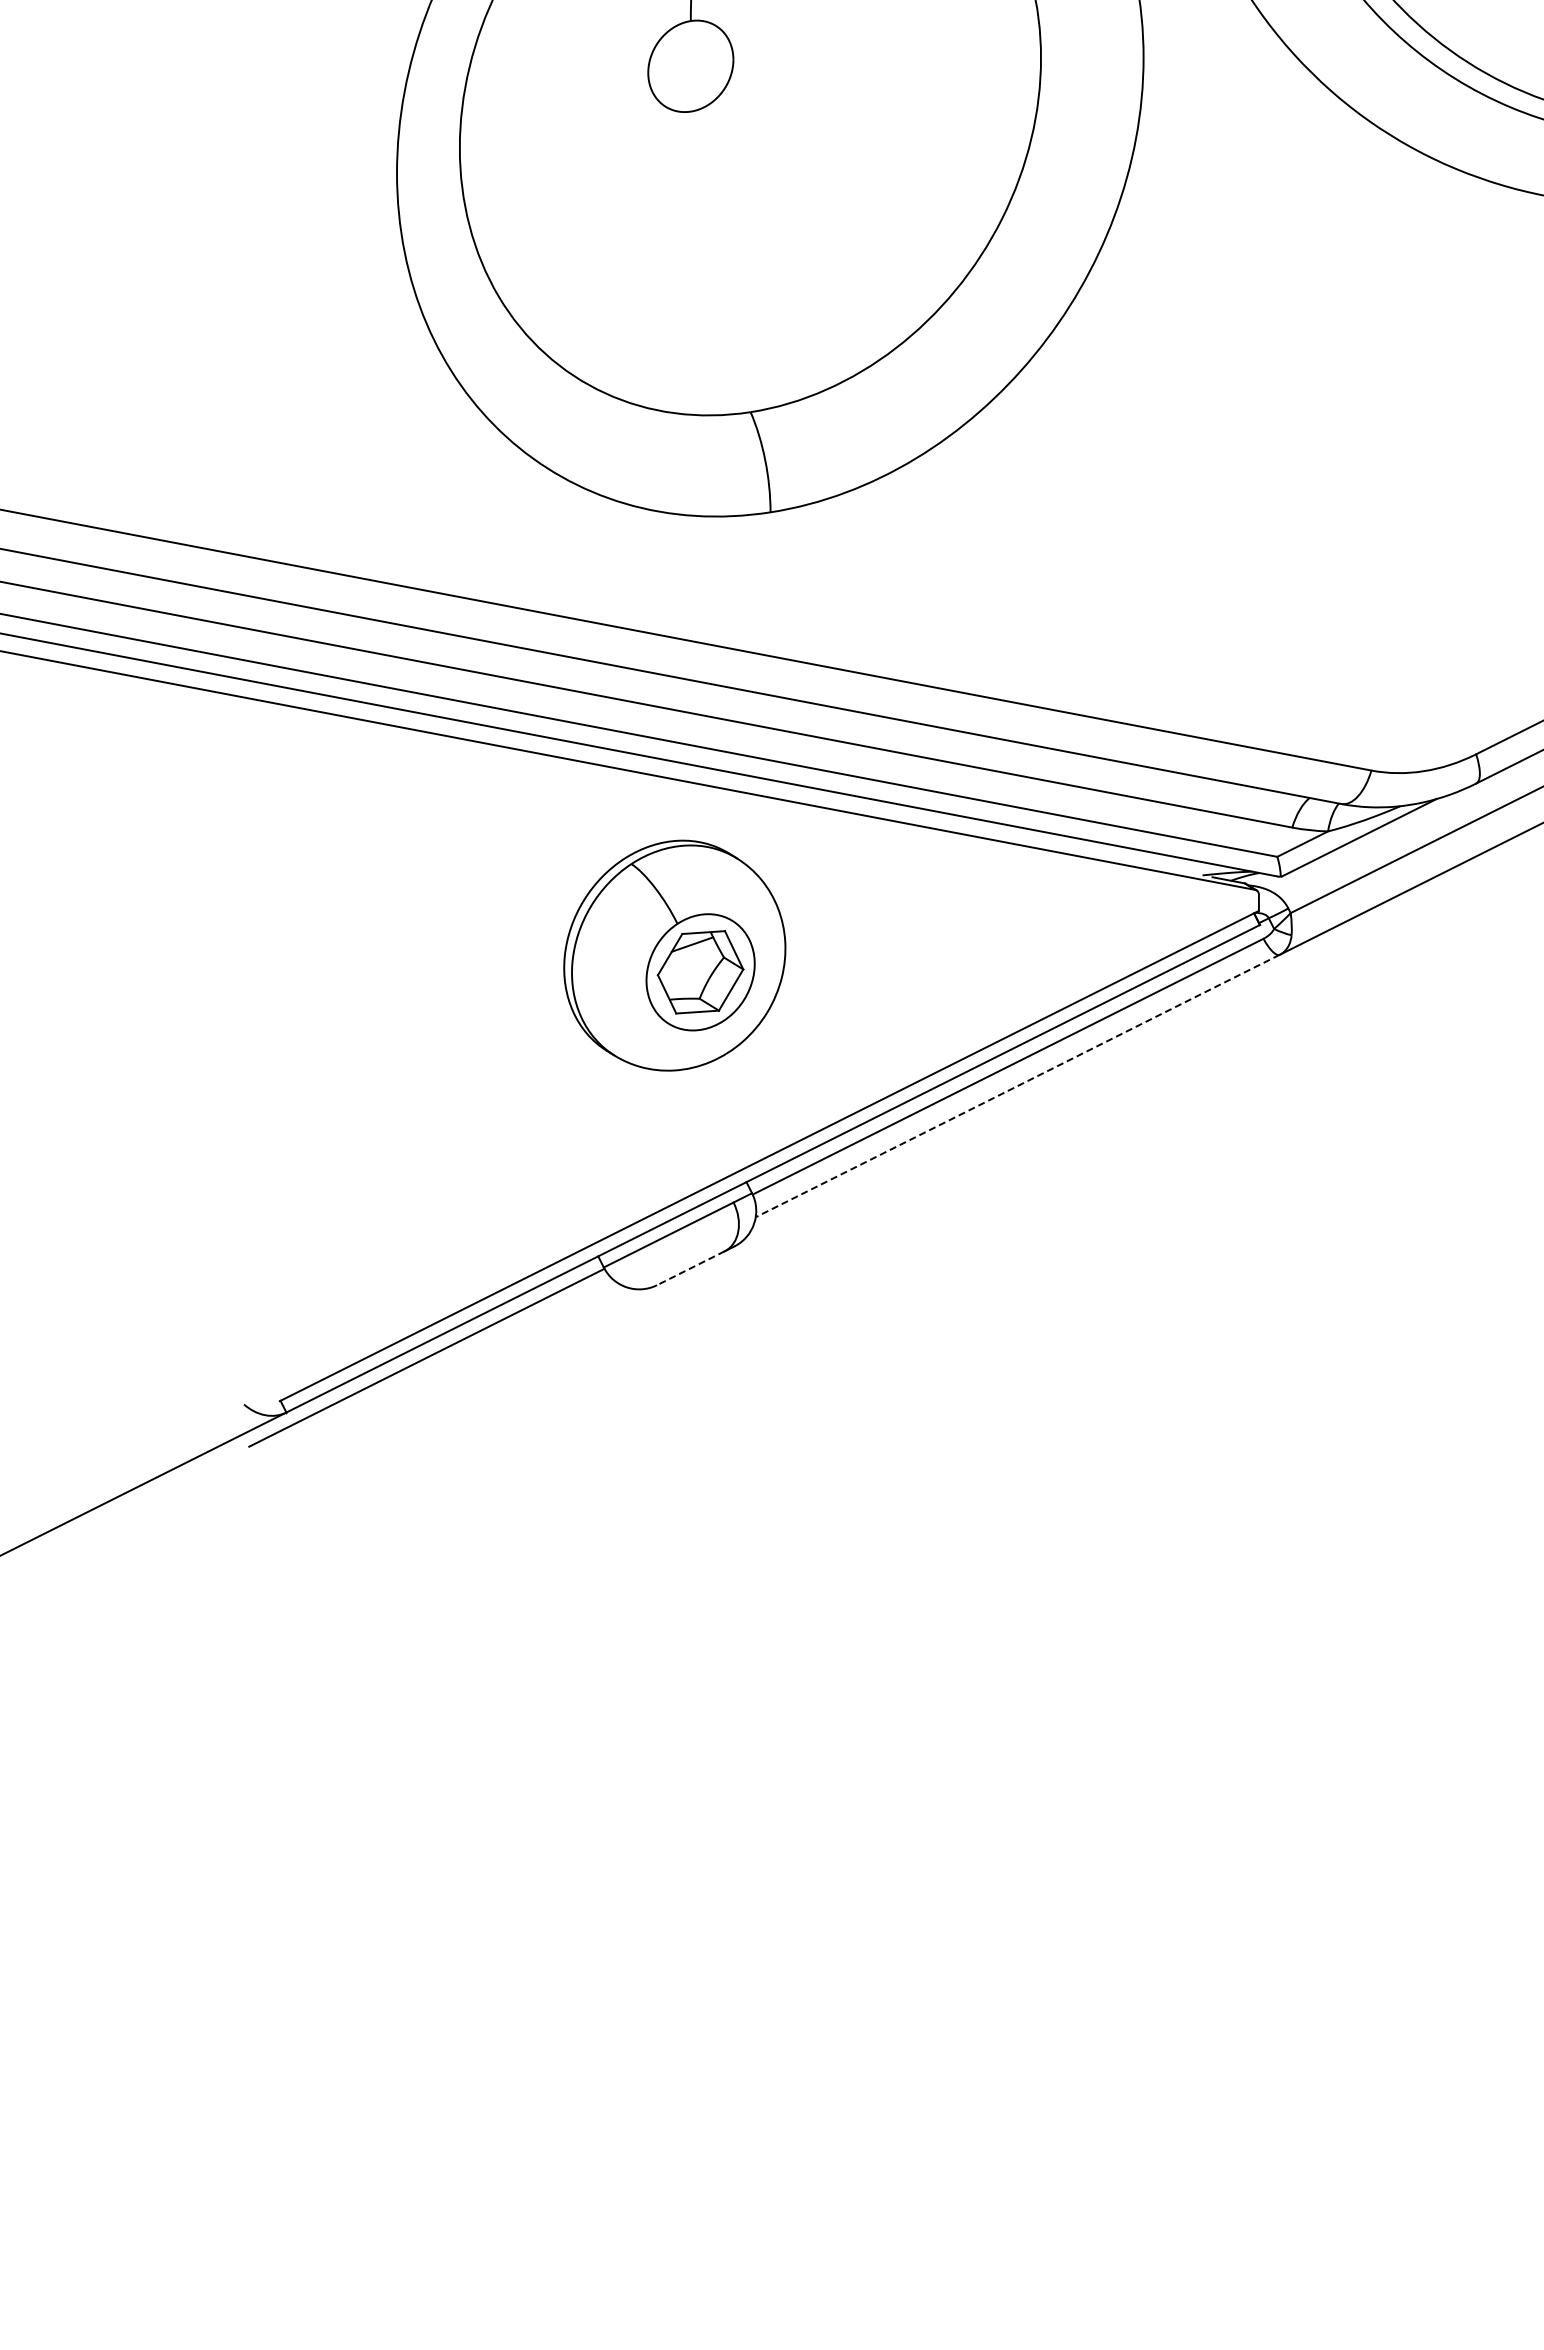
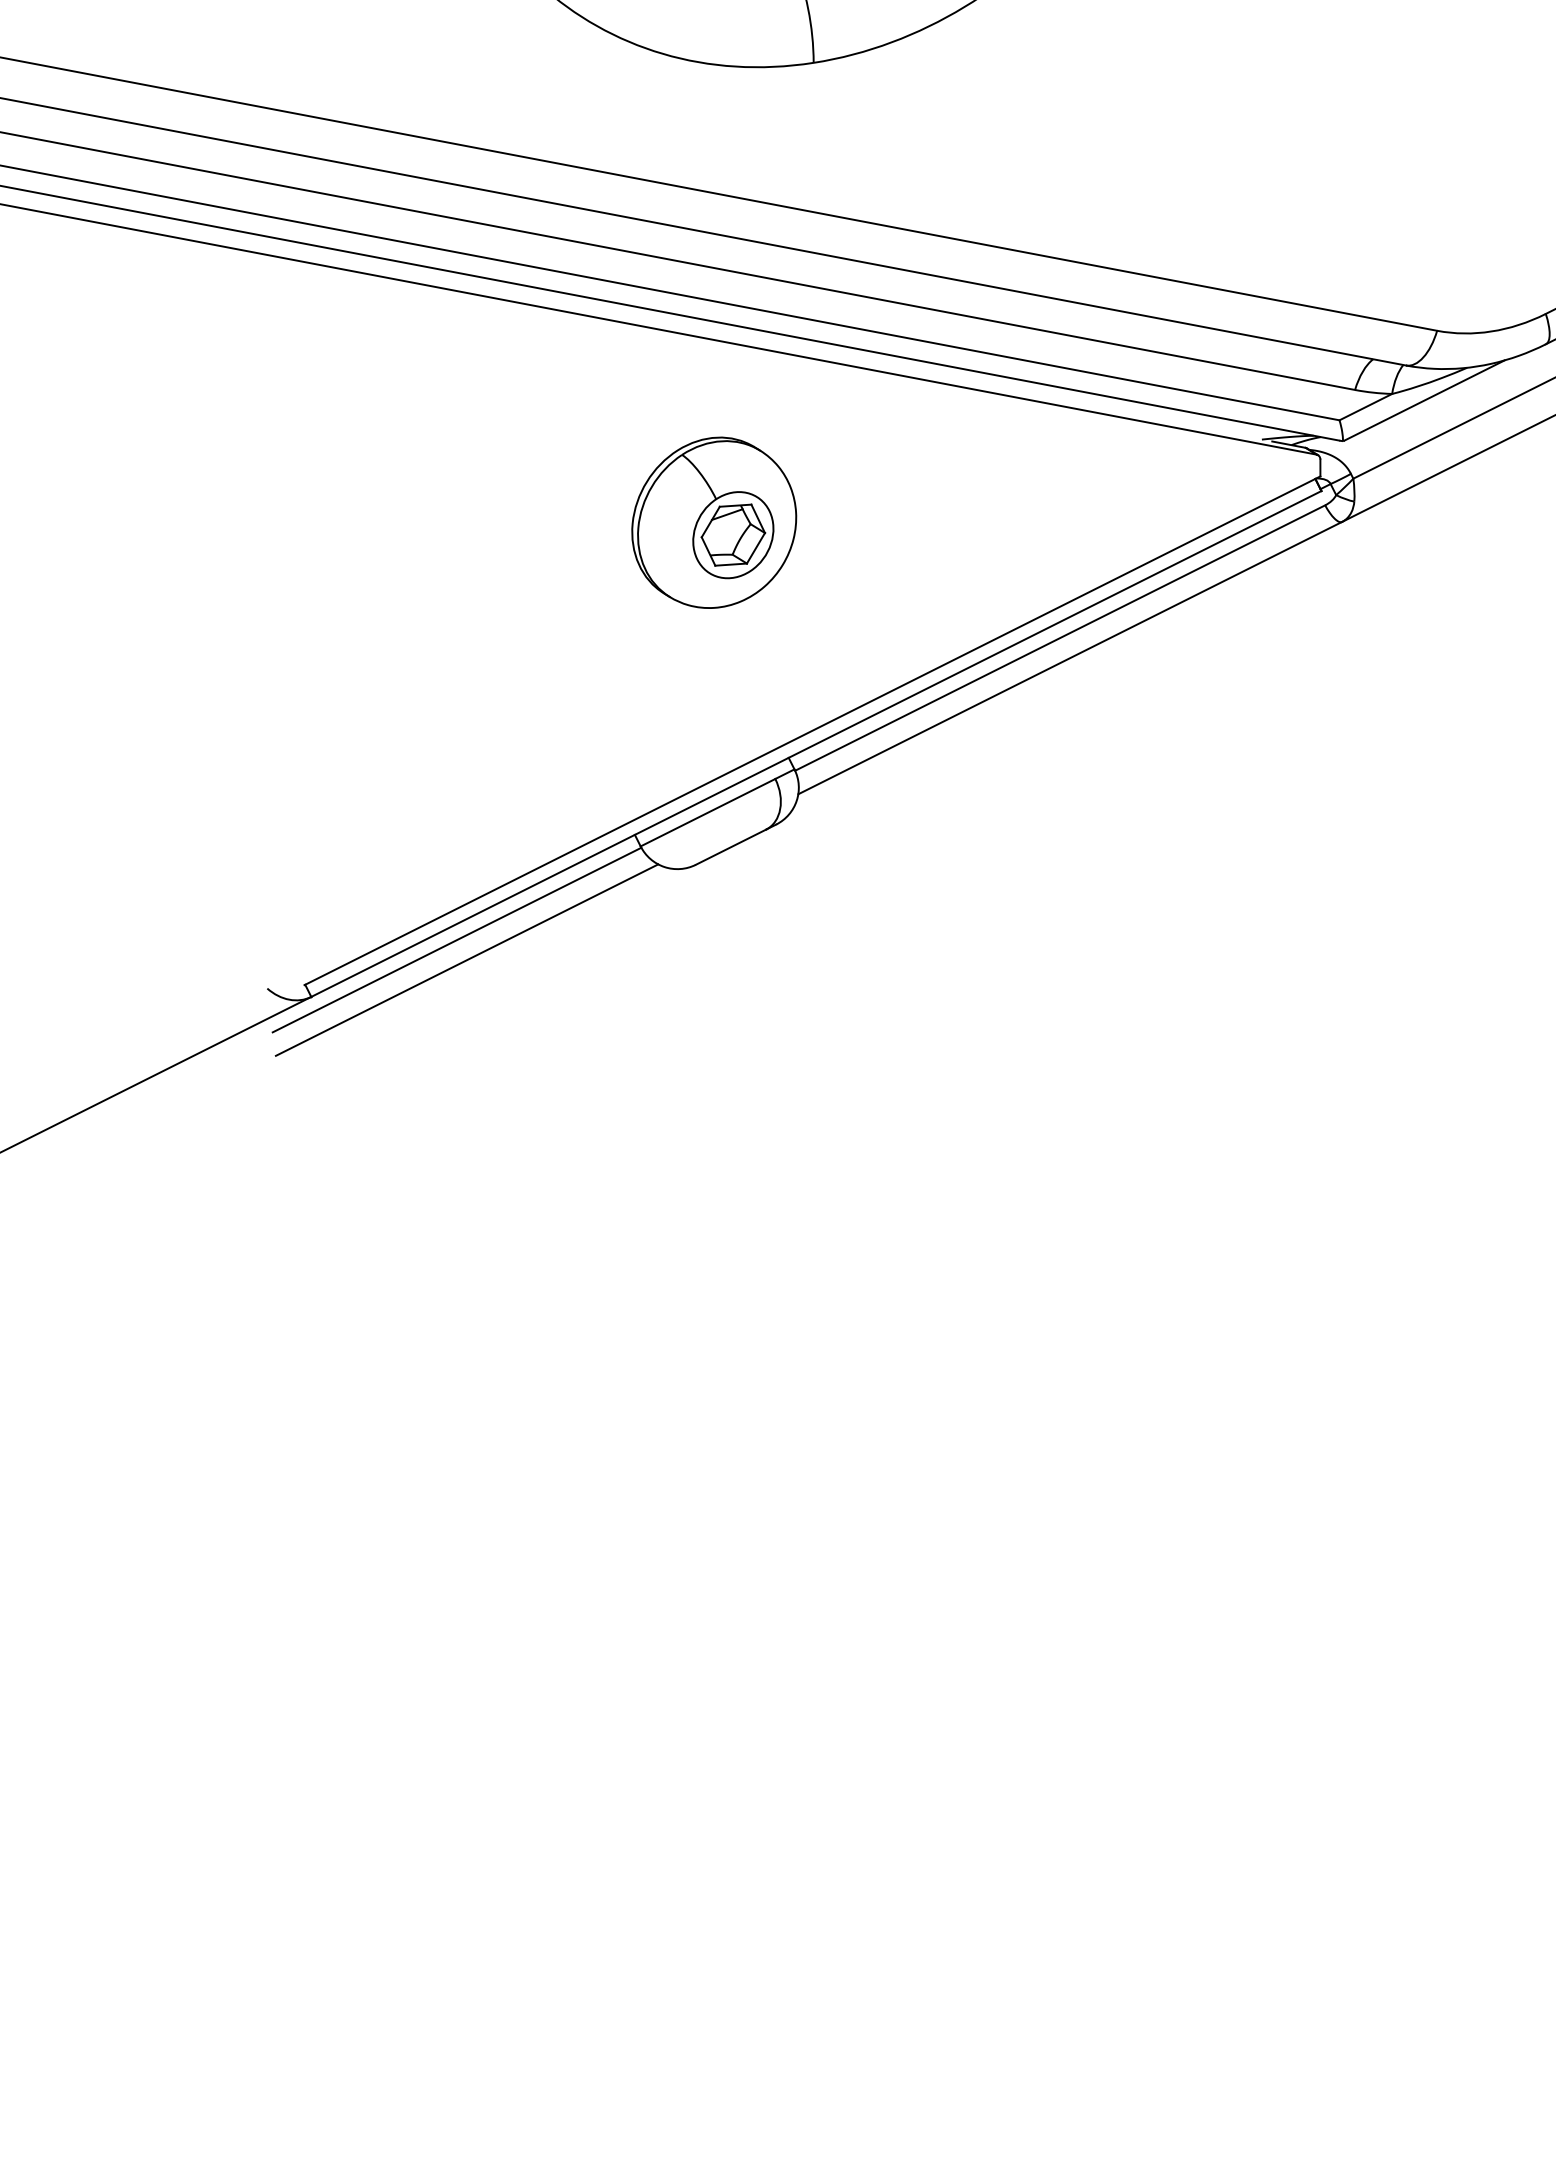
part: (674, 955) -> (714, 522), size x0.71
line: (1017, 1086) -> (1069, 658), dashed -> solid
line: (690, 1268) -> (730, 847), dashed -> solid
line: (436, 1376) -> (467, 959), added

